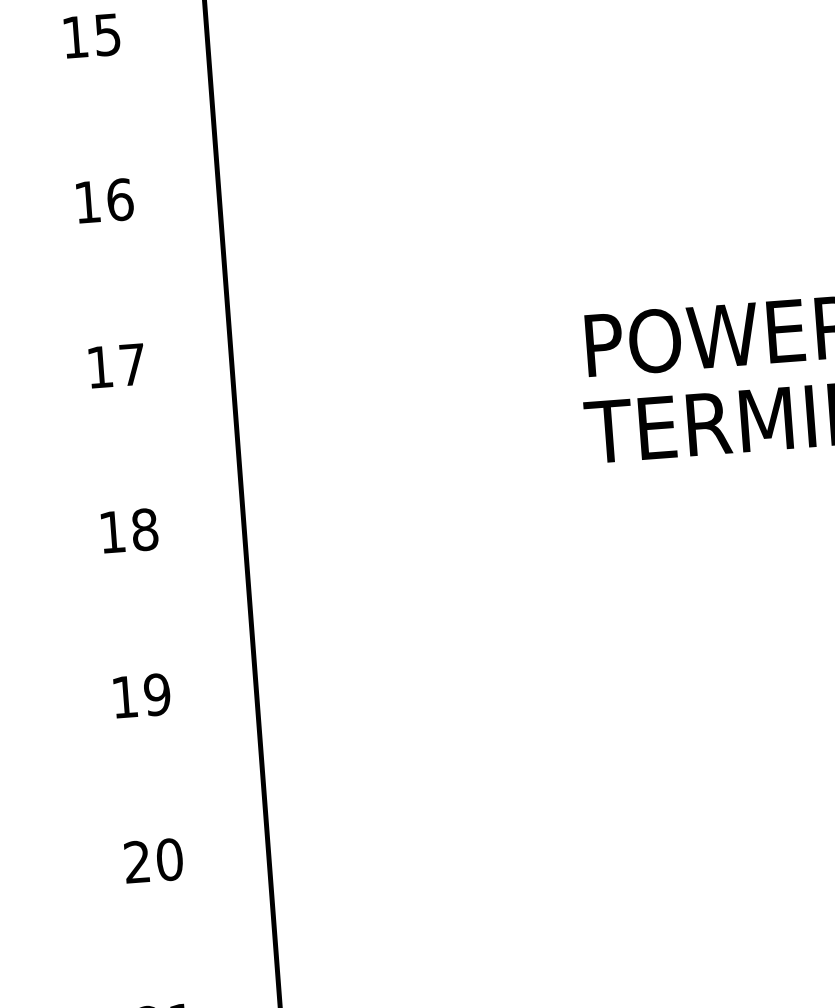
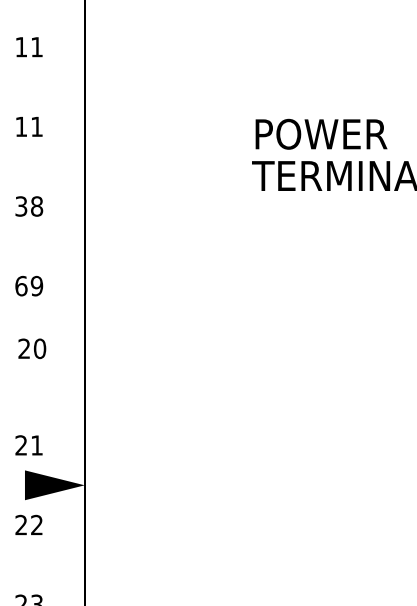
text: (121, 198) -> (37, 46), 16 -> 11
text: (131, 364) -> (36, 126), 17 -> 11
text: (112, 532) -> (21, 206), 18 -> 38
text: (125, 695) -> (21, 285), 19 -> 69
text: (154, 860) -> (32, 348), moved

